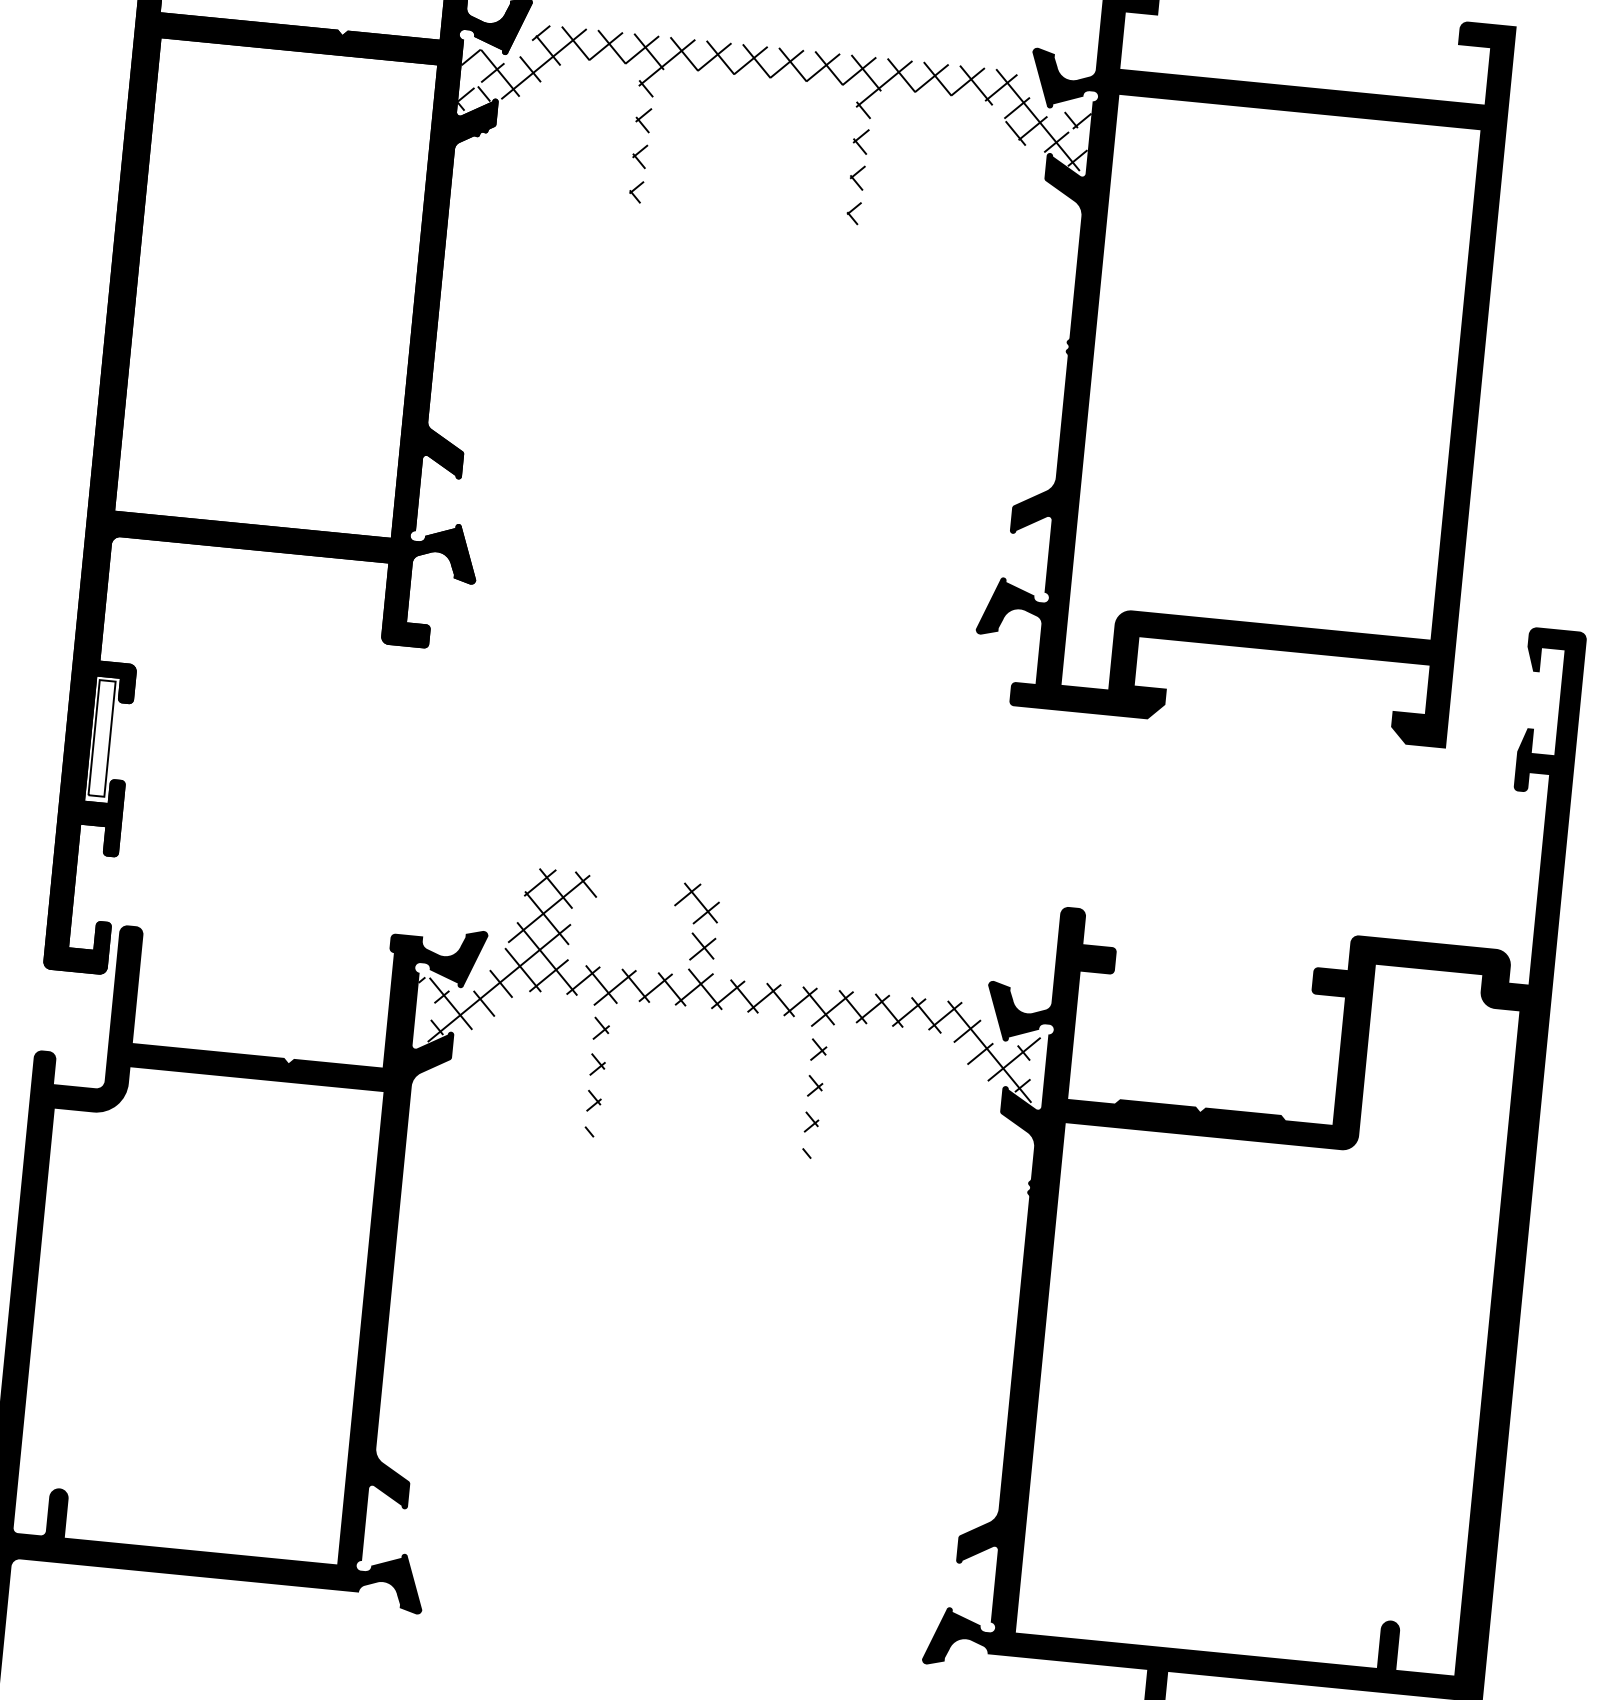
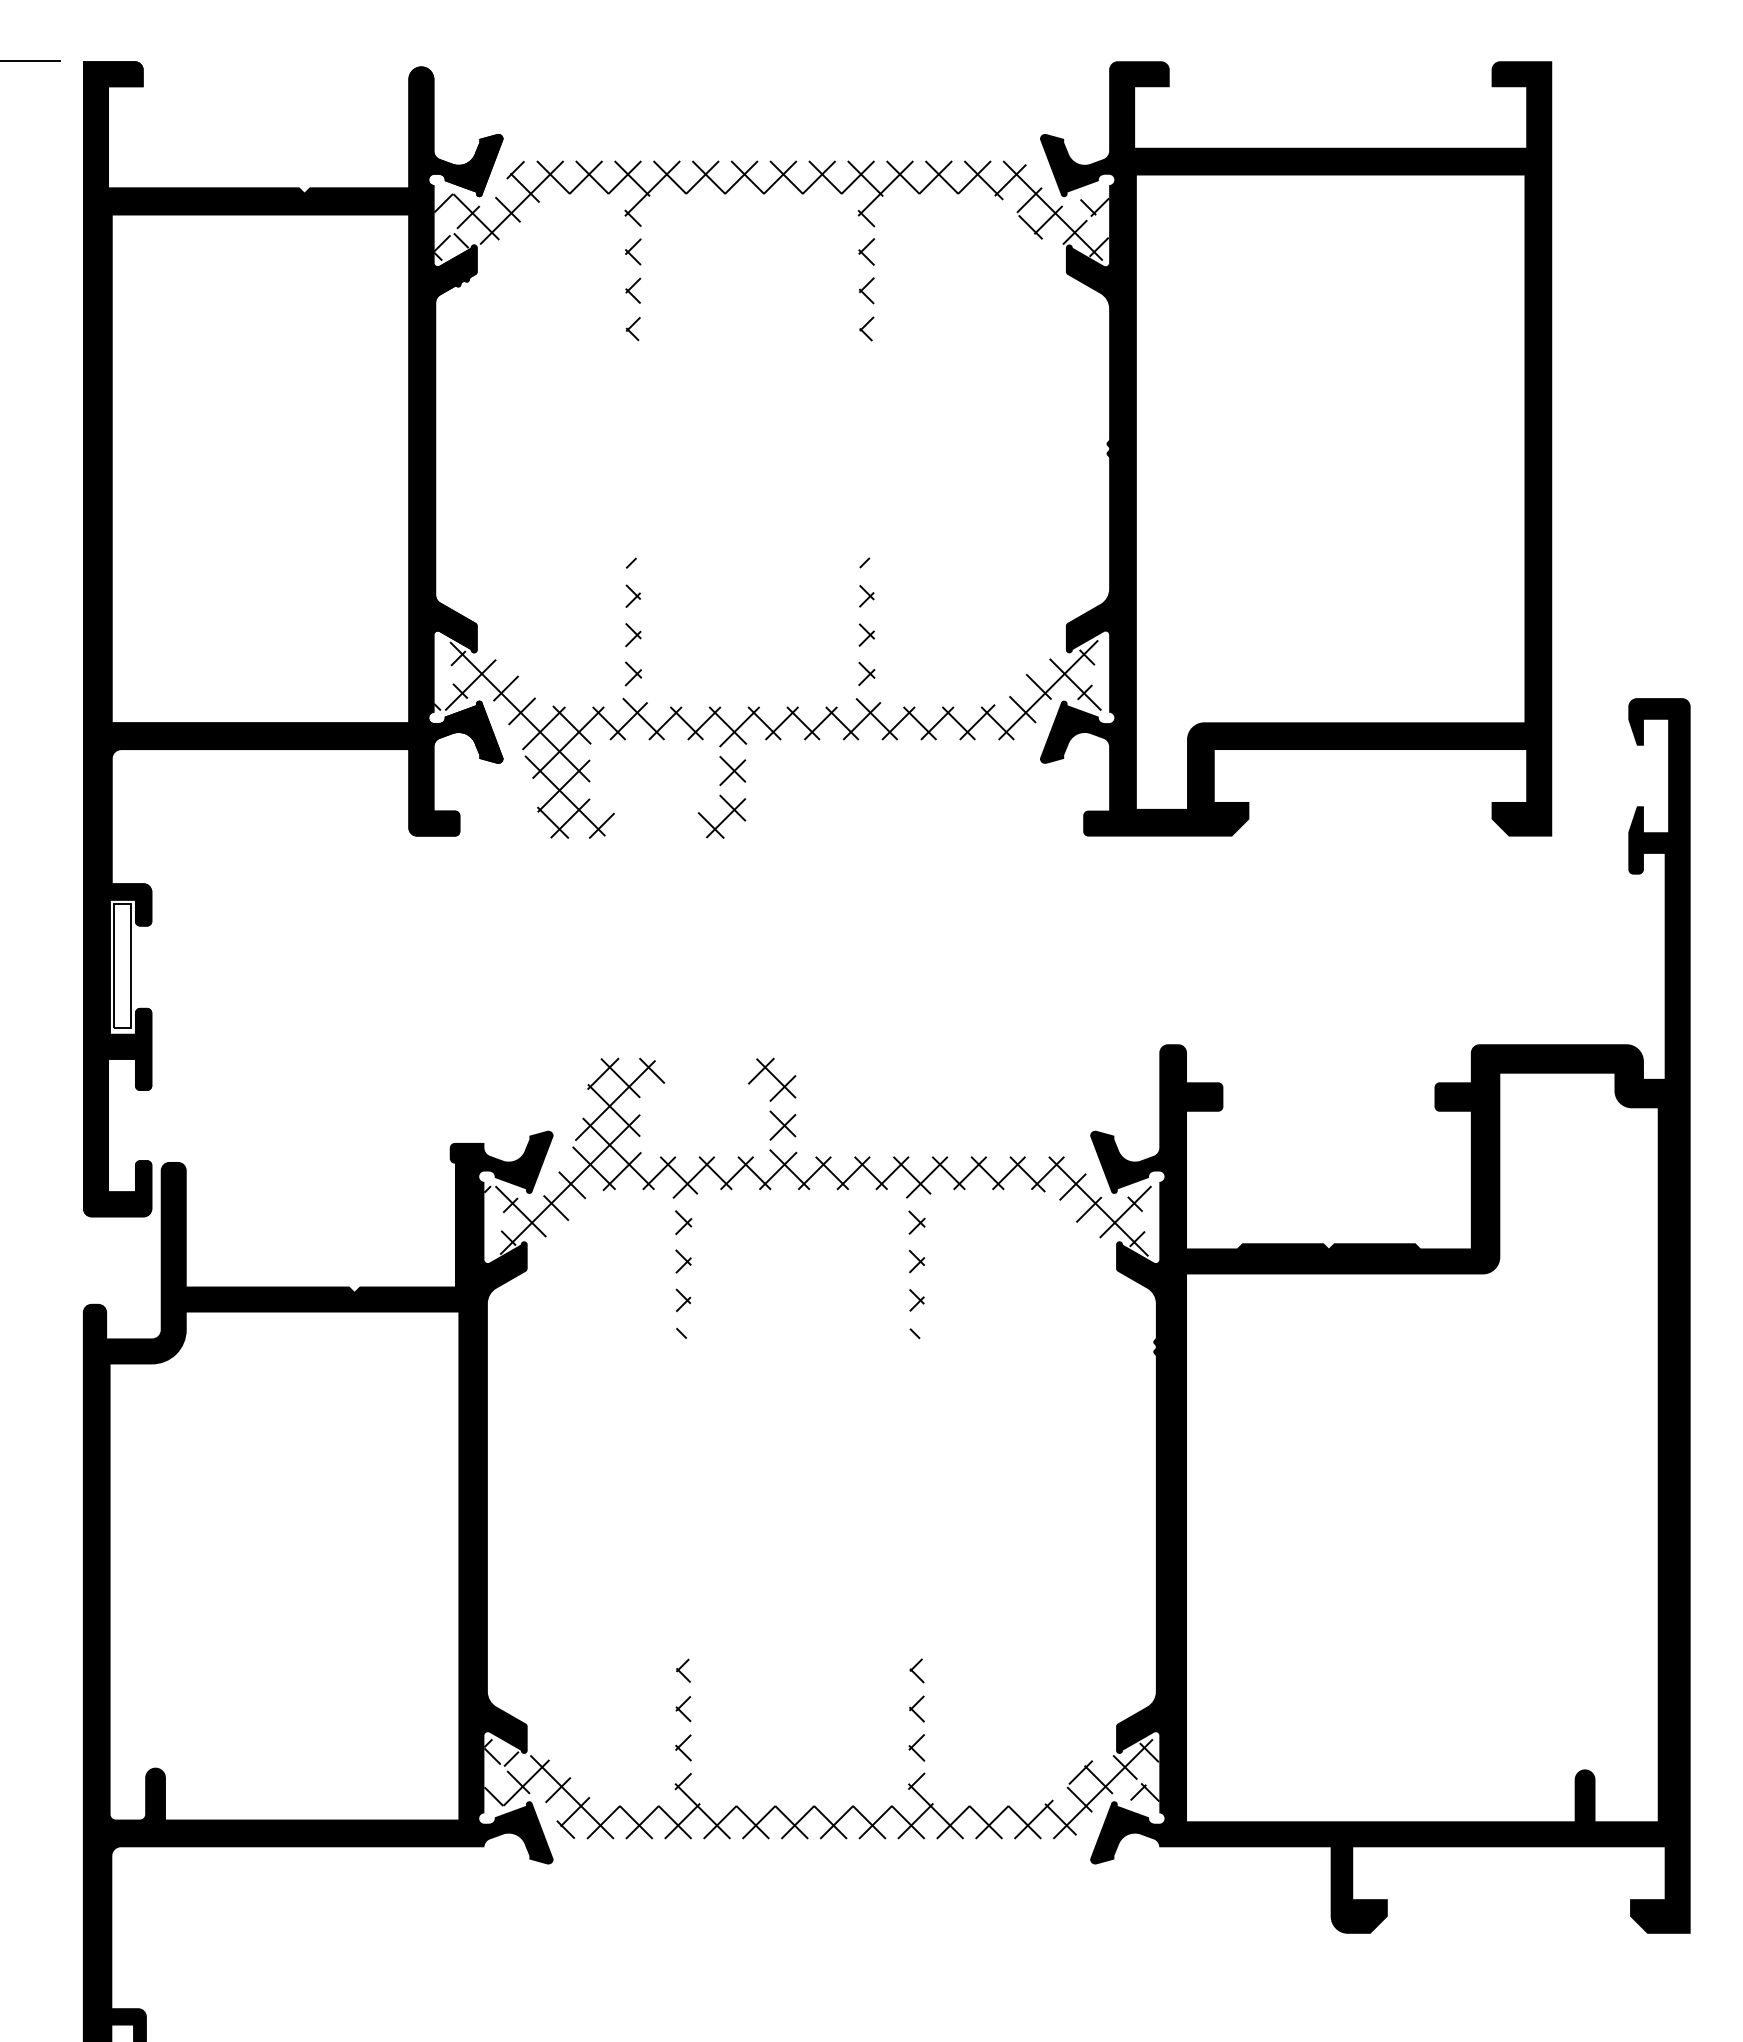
hatch: (727, 547) -> (767, 697), added
hatch: (681, 1531) -> (821, 1748), added

